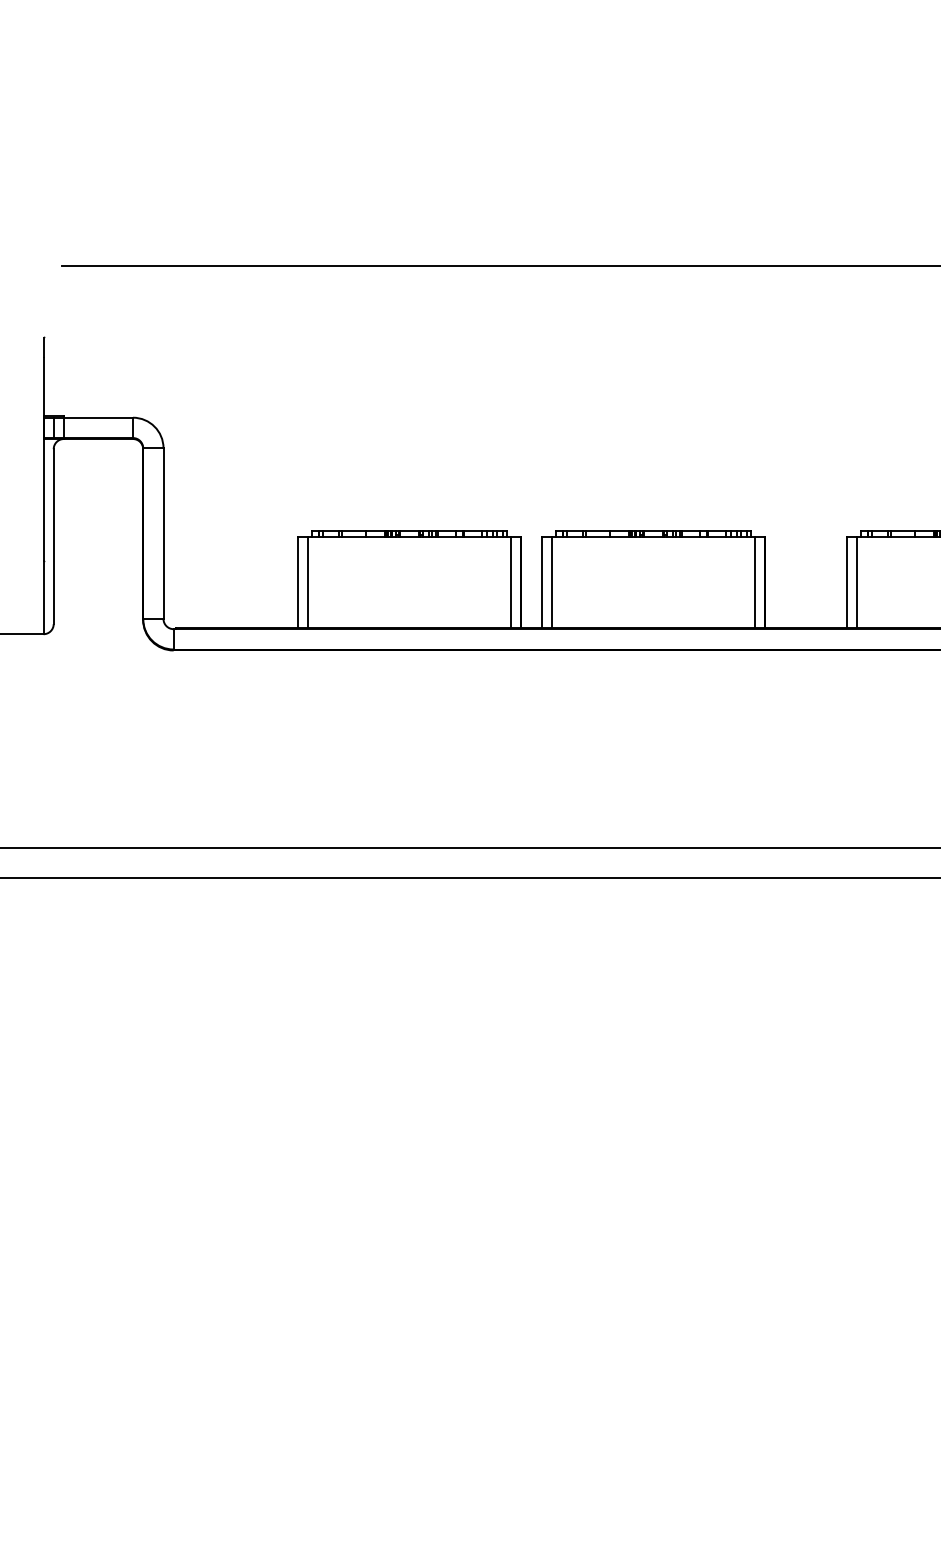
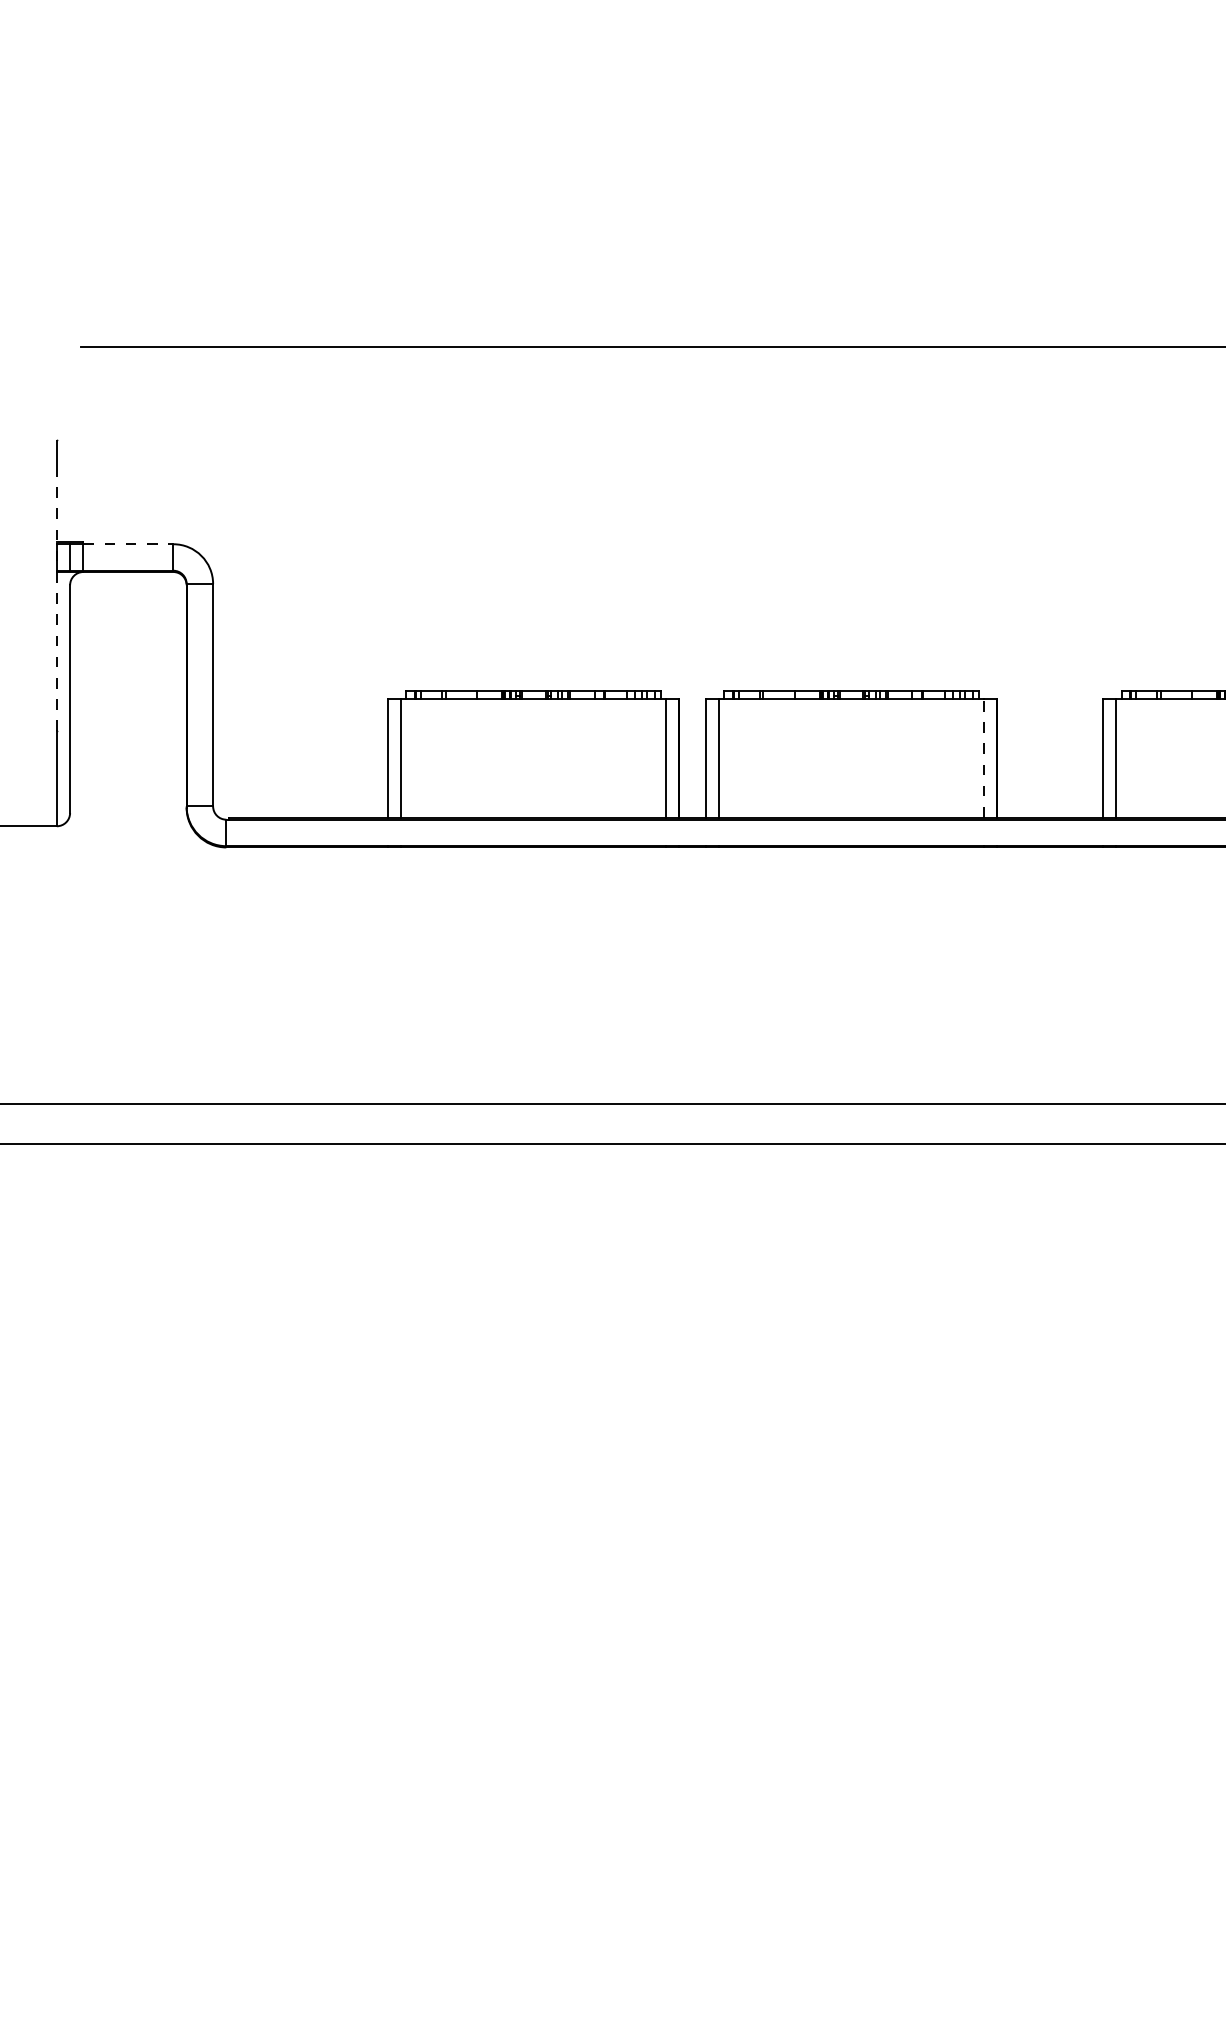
line: (98, 417) -> (128, 543), solid -> dashed
line: (43, 459) -> (56, 598), solid -> dashed
line: (755, 581) -> (984, 757), solid -> dashed

